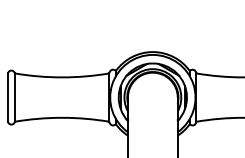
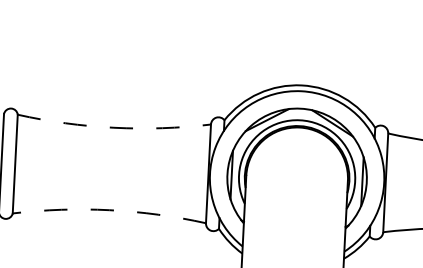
arc: (62, 77) -> (114, 127), solid -> dashed
arc: (62, 117) -> (110, 209), solid -> dashed

